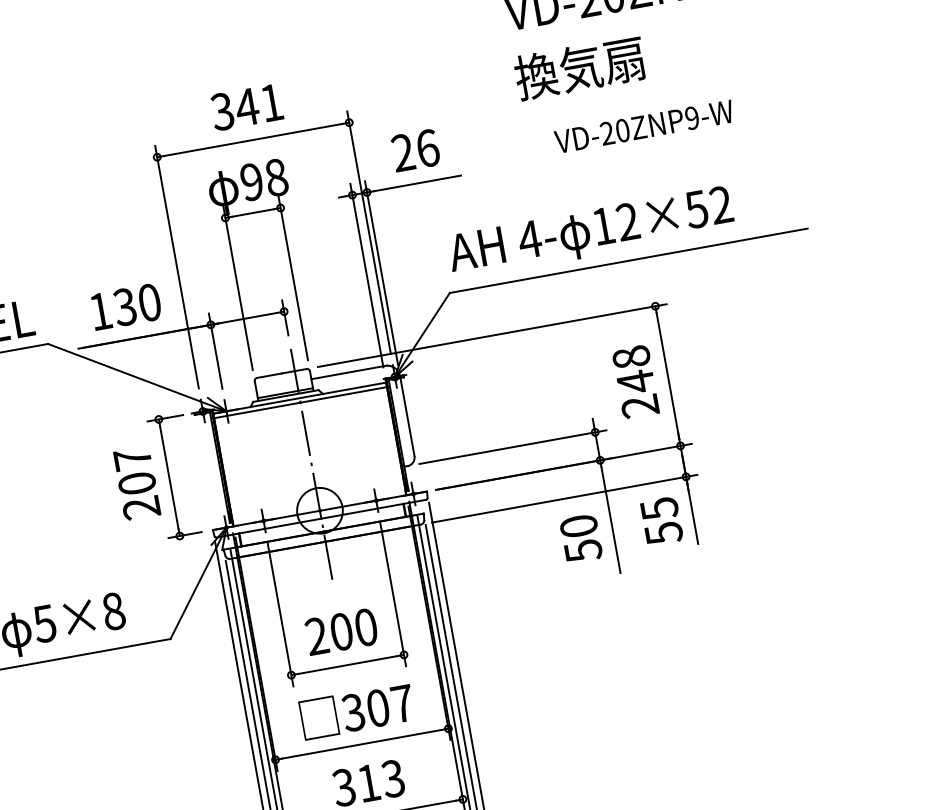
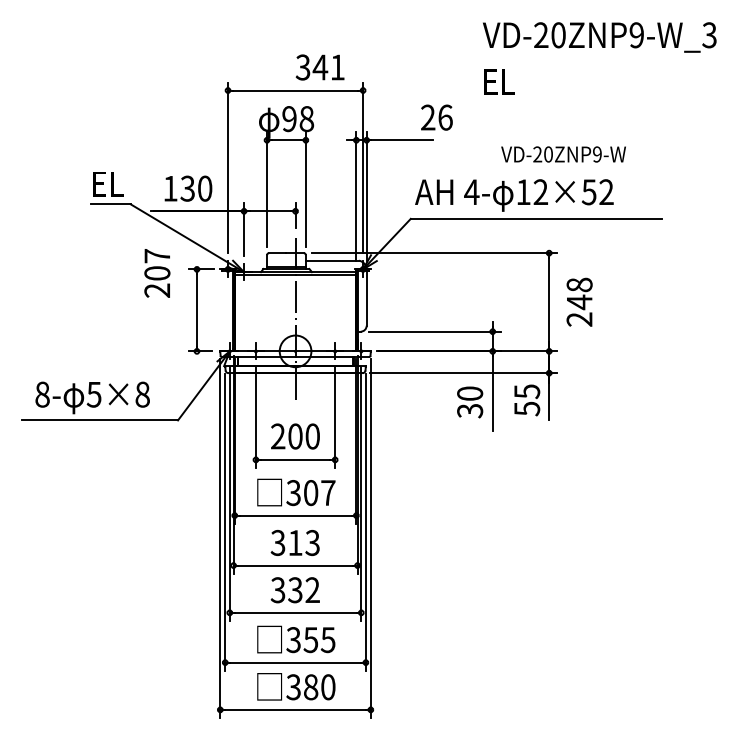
text: (579, 68) -> (526, 81), 換気扇 -> EL
text: (245, 107) -> (319, 67), moved
text: (644, 126) -> (563, 154), moved
text: (414, 150) -> (436, 117), moved
text: (635, 380) -> (579, 301), moved
text: (137, 483) -> (157, 273), moved
text: (582, 550) -> (469, 410), 50 -> 30

